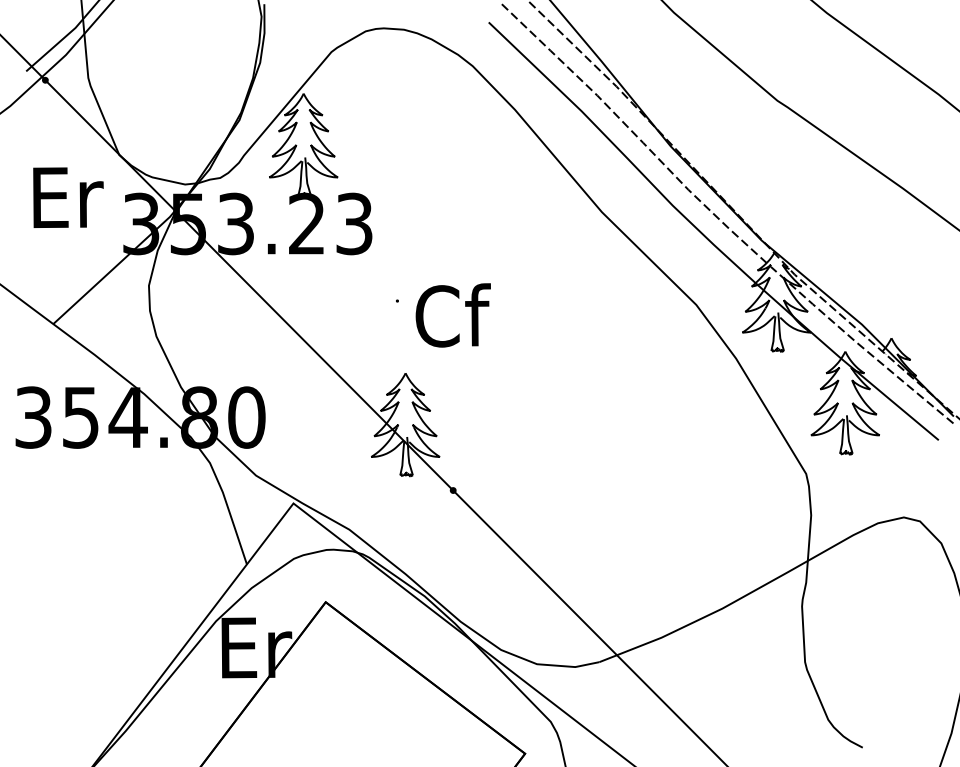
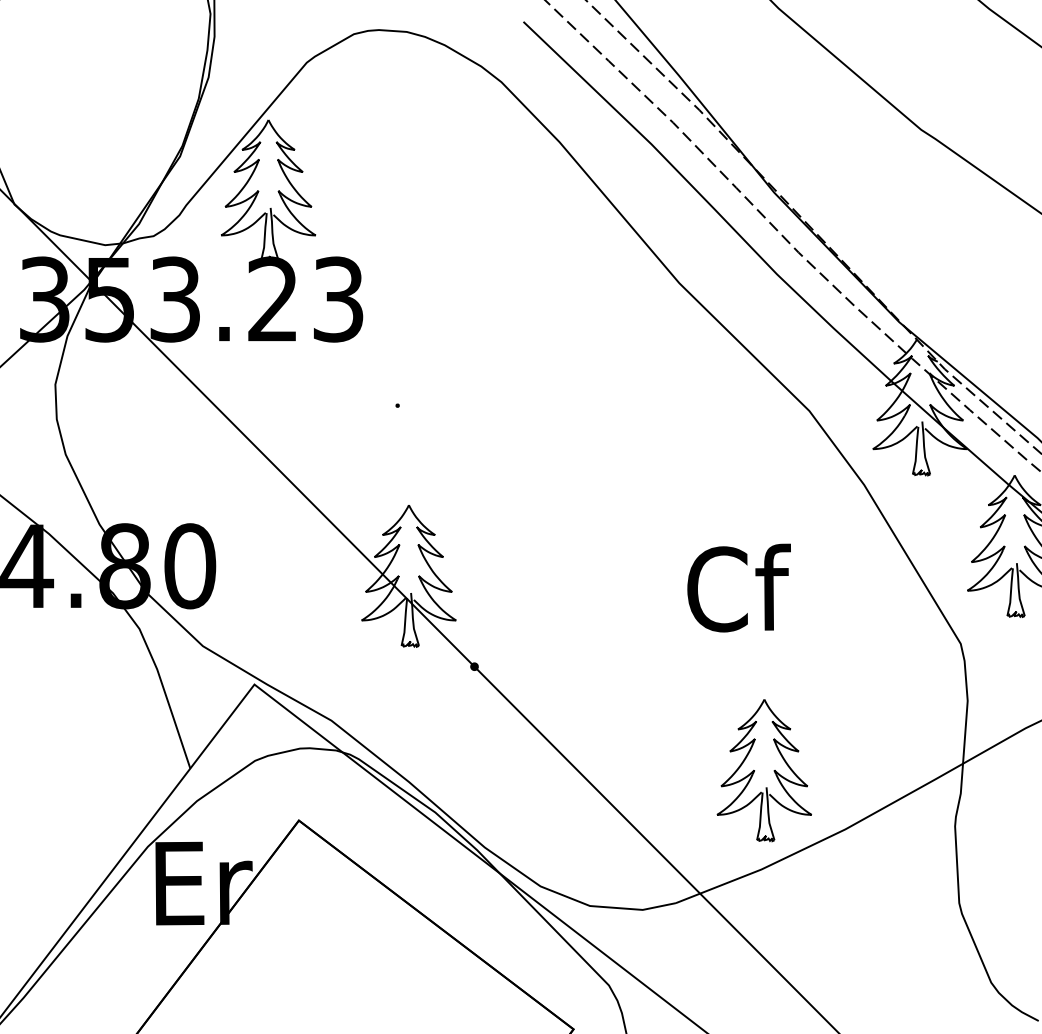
text: (452, 315) -> (738, 588), moved
part: (663, 566) -> (764, 771), added

